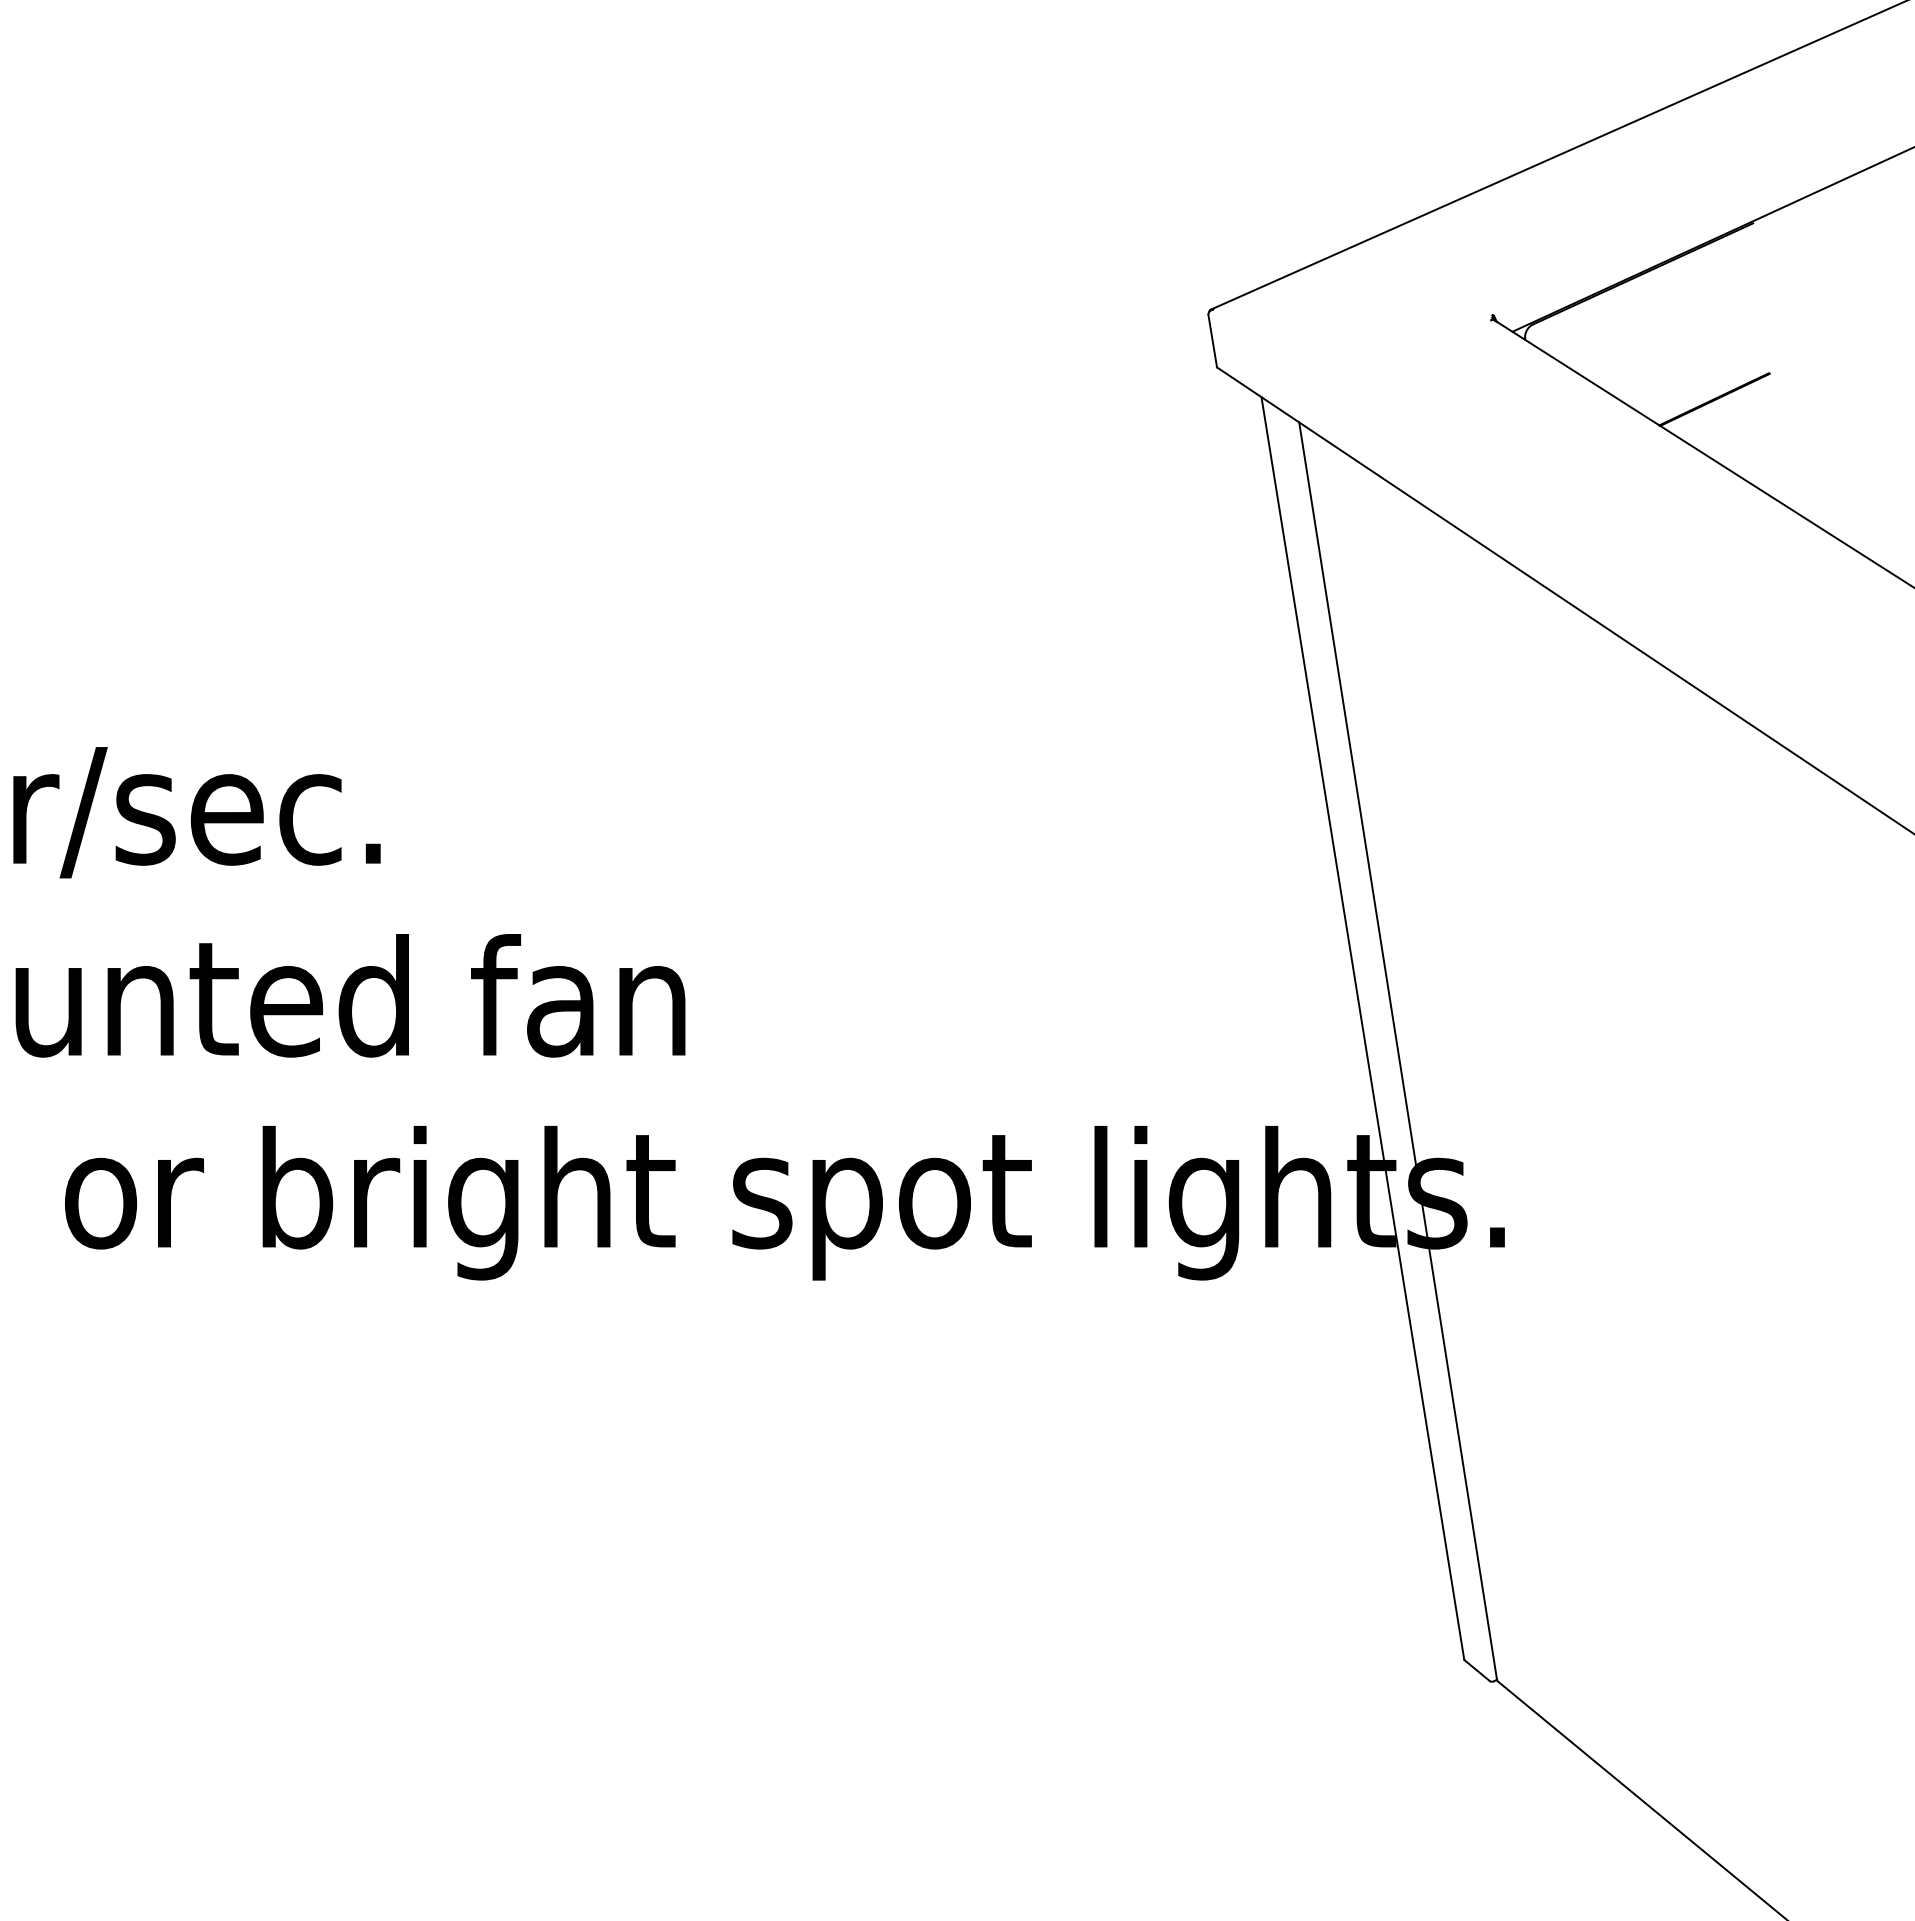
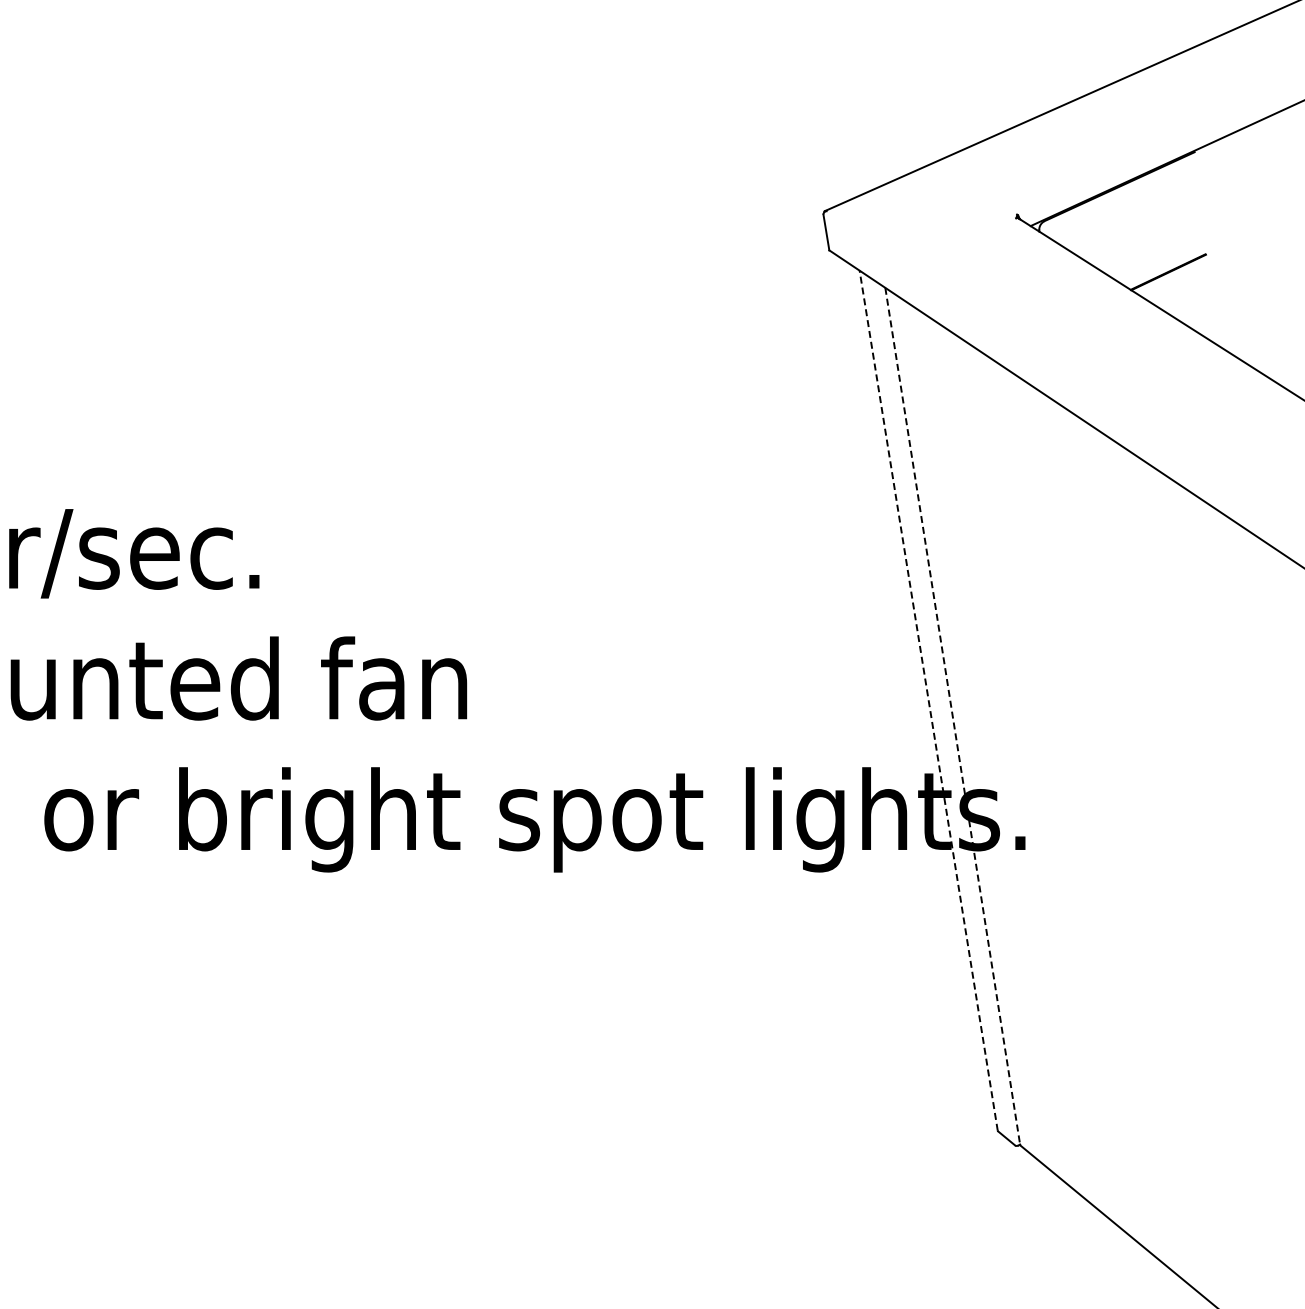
line: (1362, 1028) -> (928, 700), solid -> dashed
line: (1397, 1051) -> (952, 716), solid -> dashed

